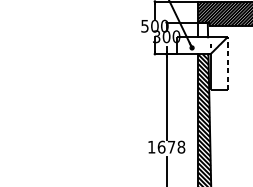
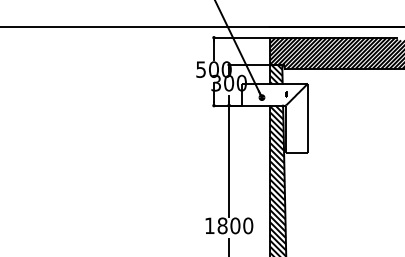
hatch: (203, 29) -> (276, 73), added
line: (227, 63) -> (307, 117), dashed -> solid
text: (171, 146) -> (235, 225), 1678 -> 1800

